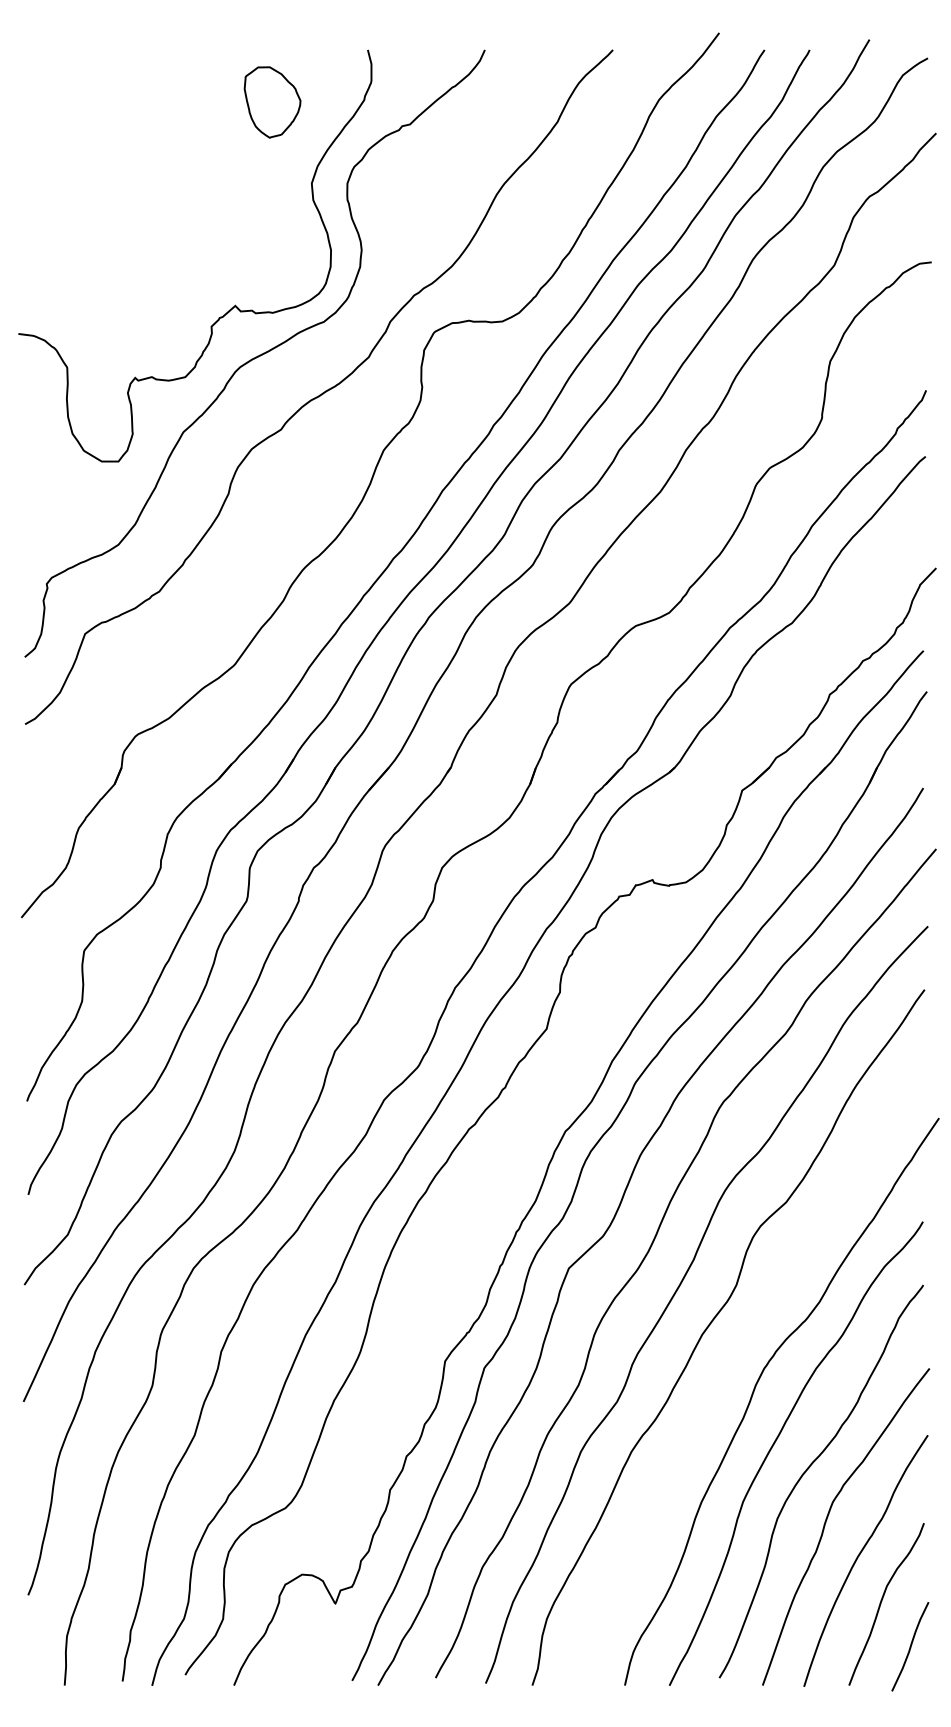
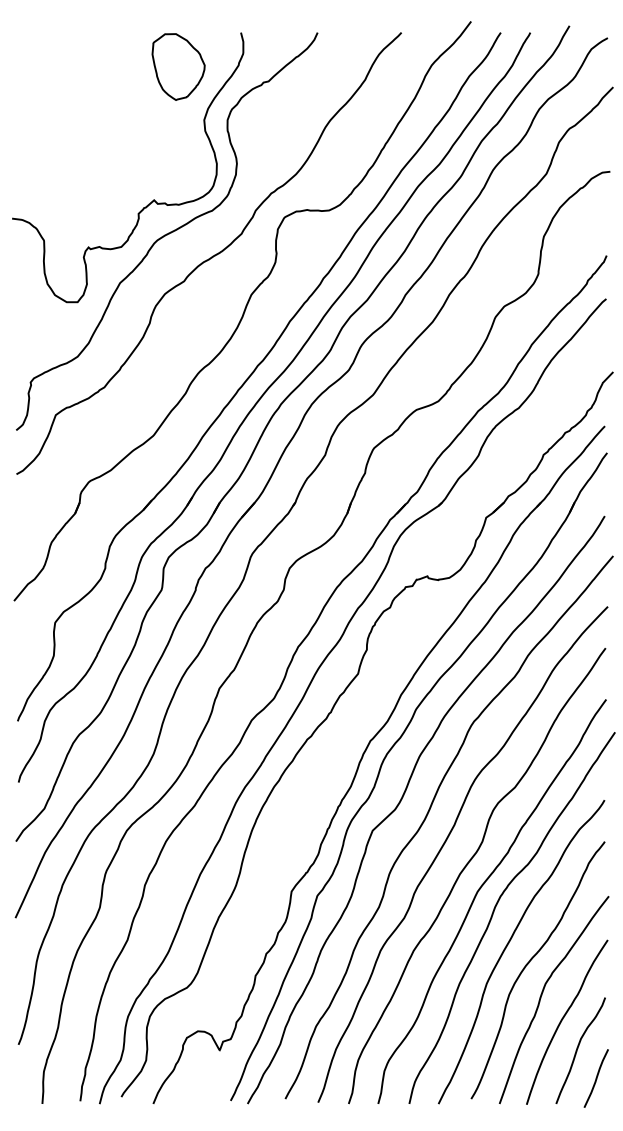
part: (272, 101) -> (178, 66), size x1.43
curve: (728, 1365) -> (477, 894), added

